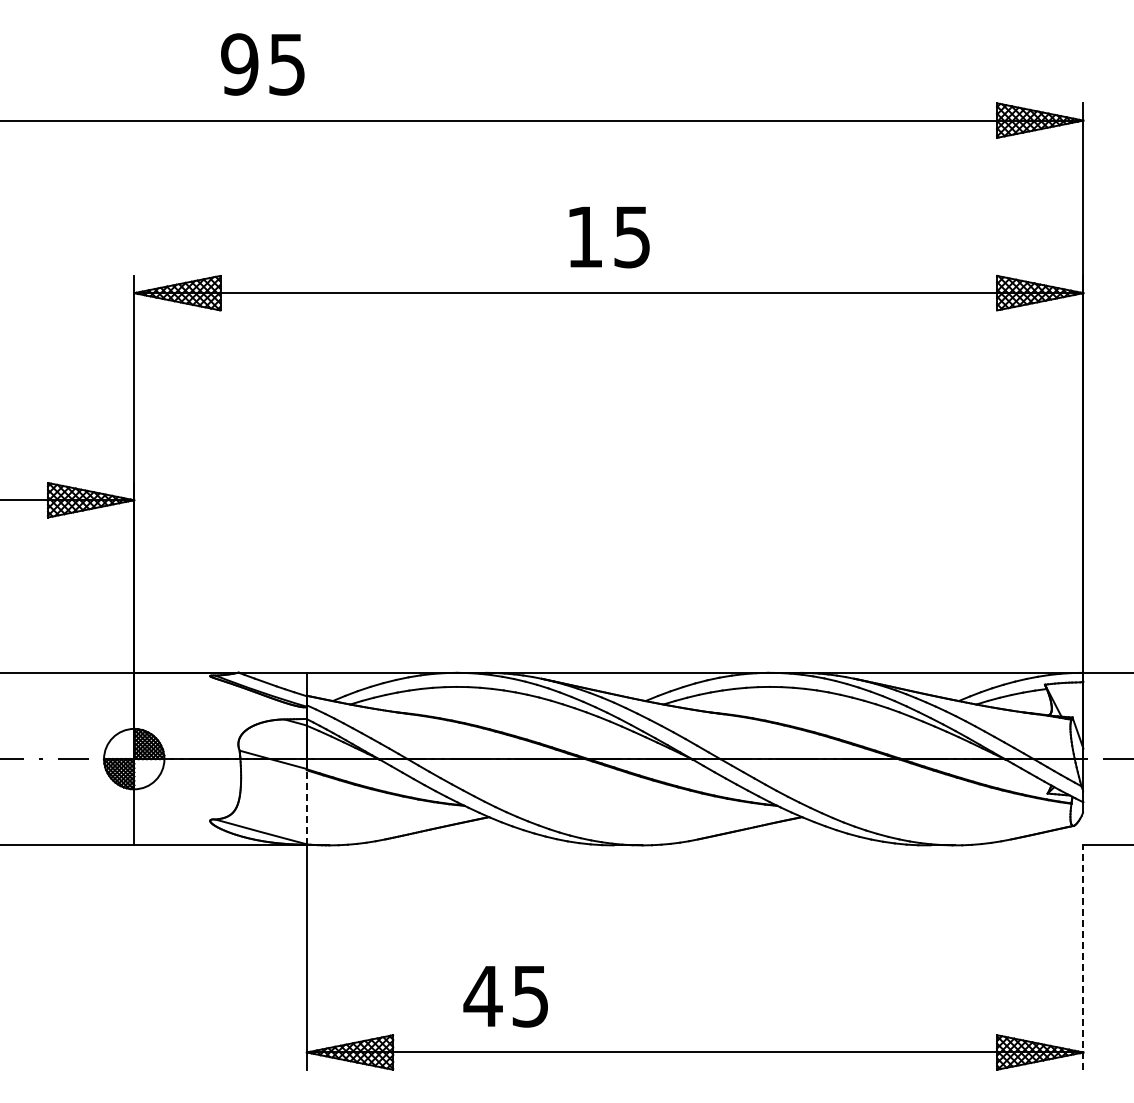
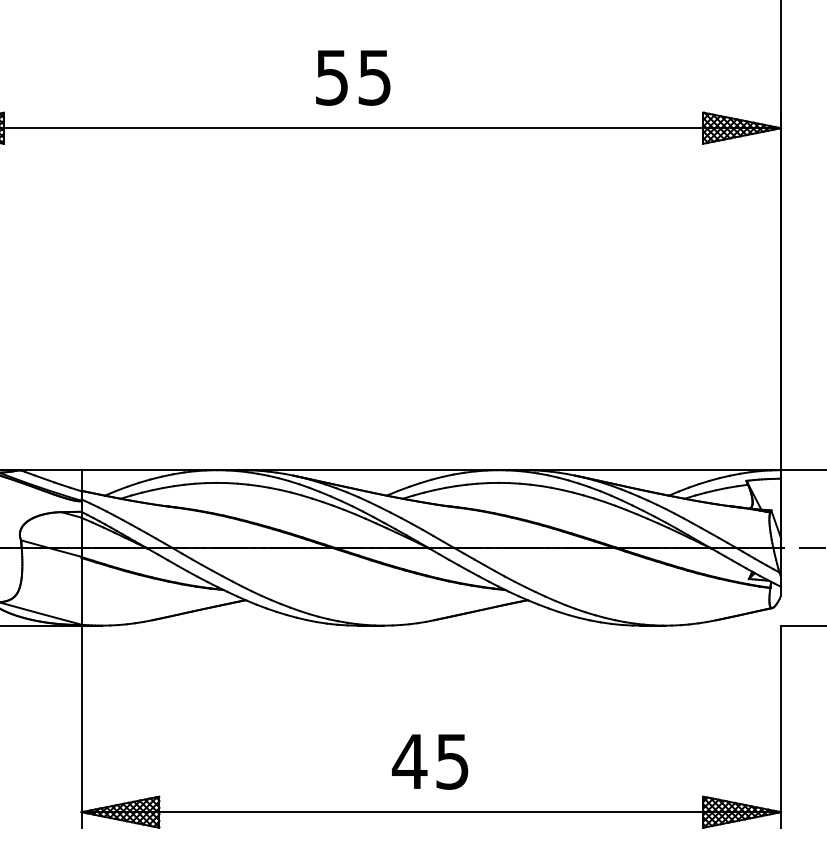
text: (584, 237) -> (331, 78), 15 -> 55
line: (306, 808) -> (81, 592), dashed -> solid
line: (1083, 957) -> (781, 726), dashed -> solid
text: (505, 996) -> (429, 761), moved

